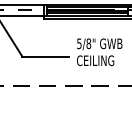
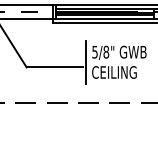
line: (72, 51) -> (86, 61), added

